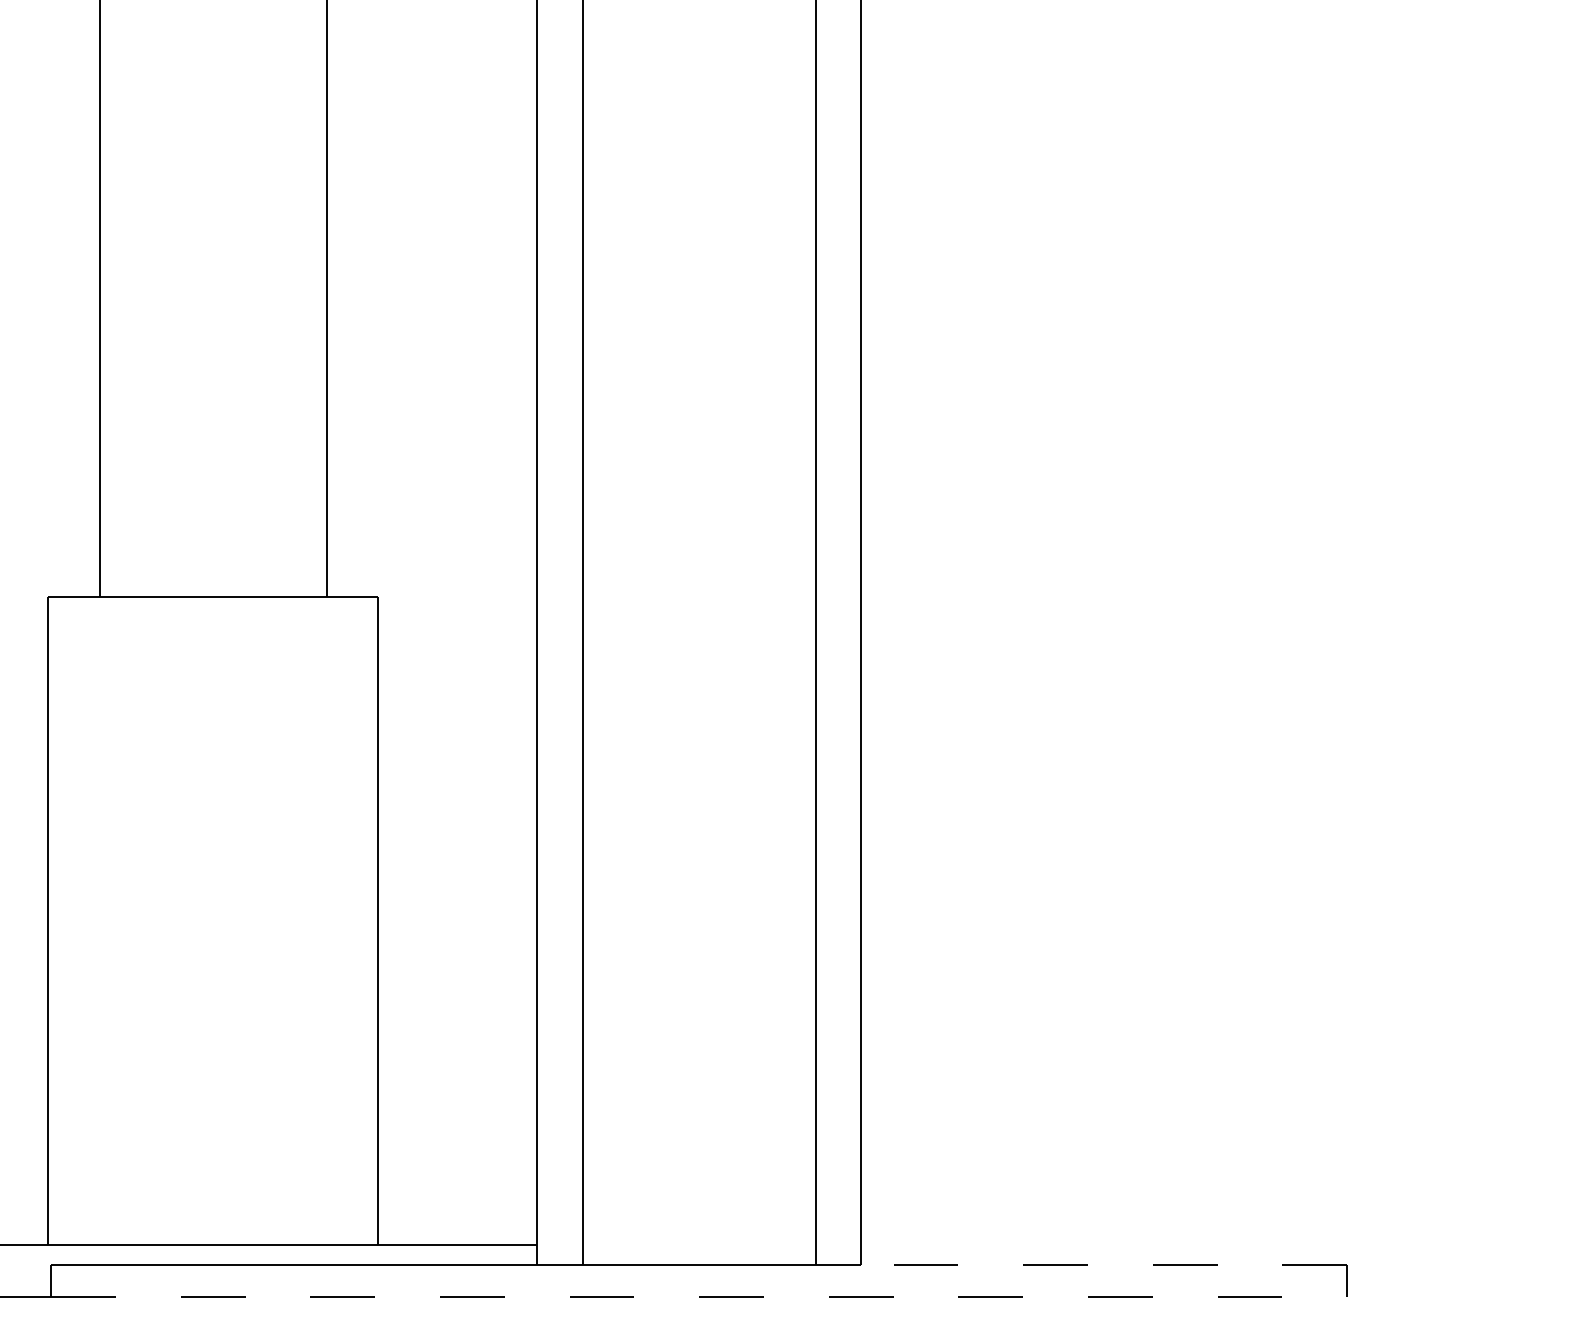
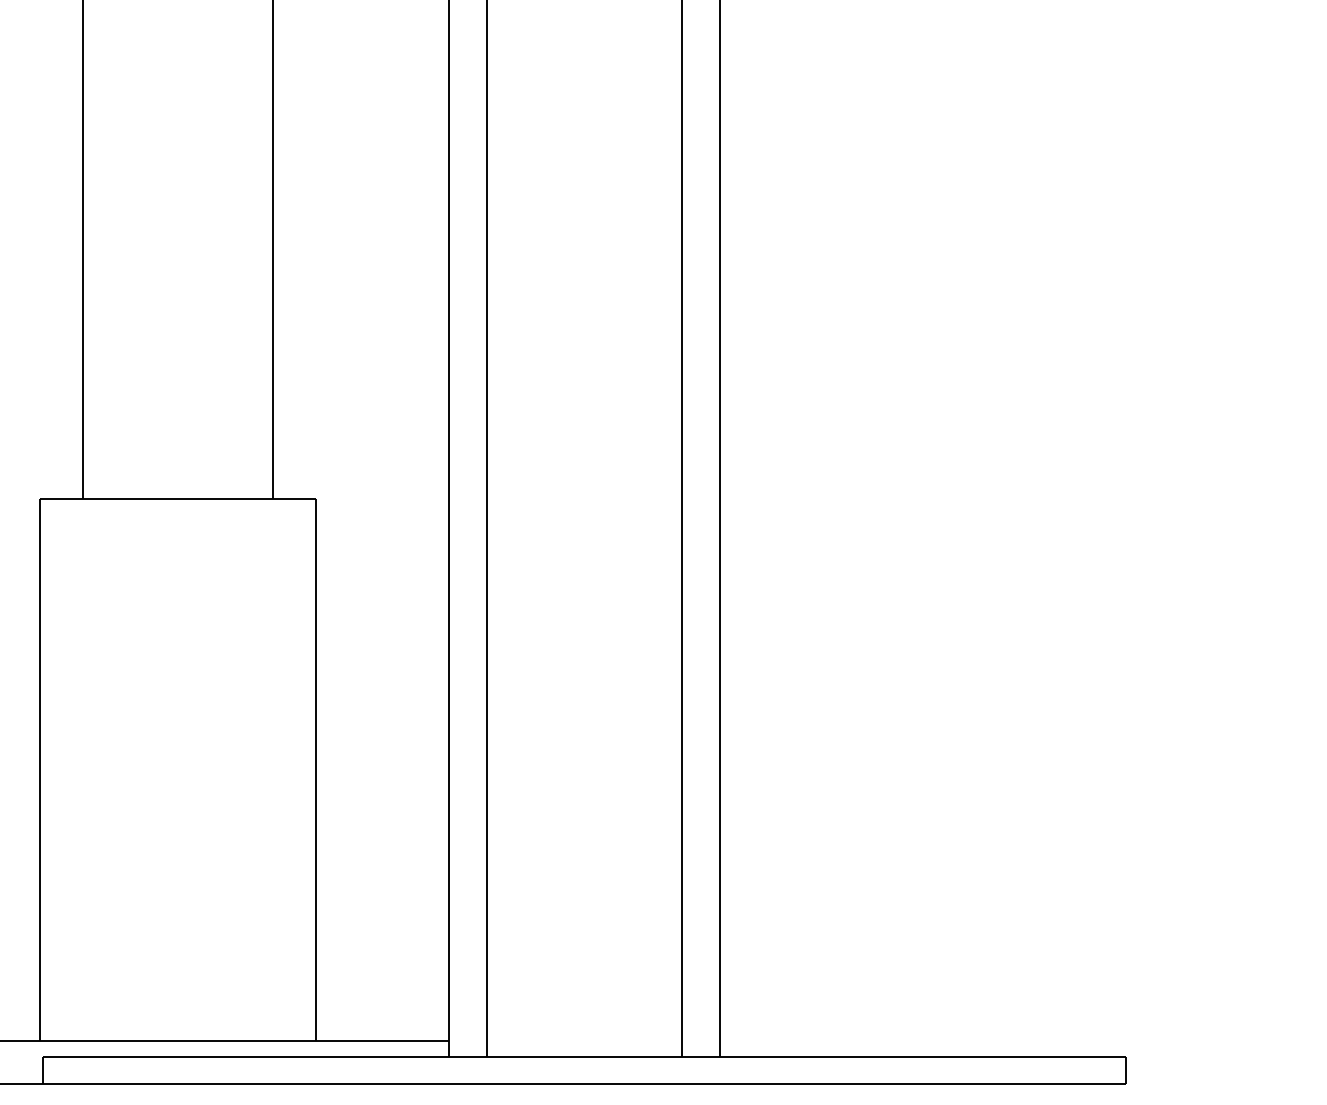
line: (1103, 1264) -> (922, 1056), dashed -> solid
line: (699, 1297) -> (584, 1084), dashed -> solid

